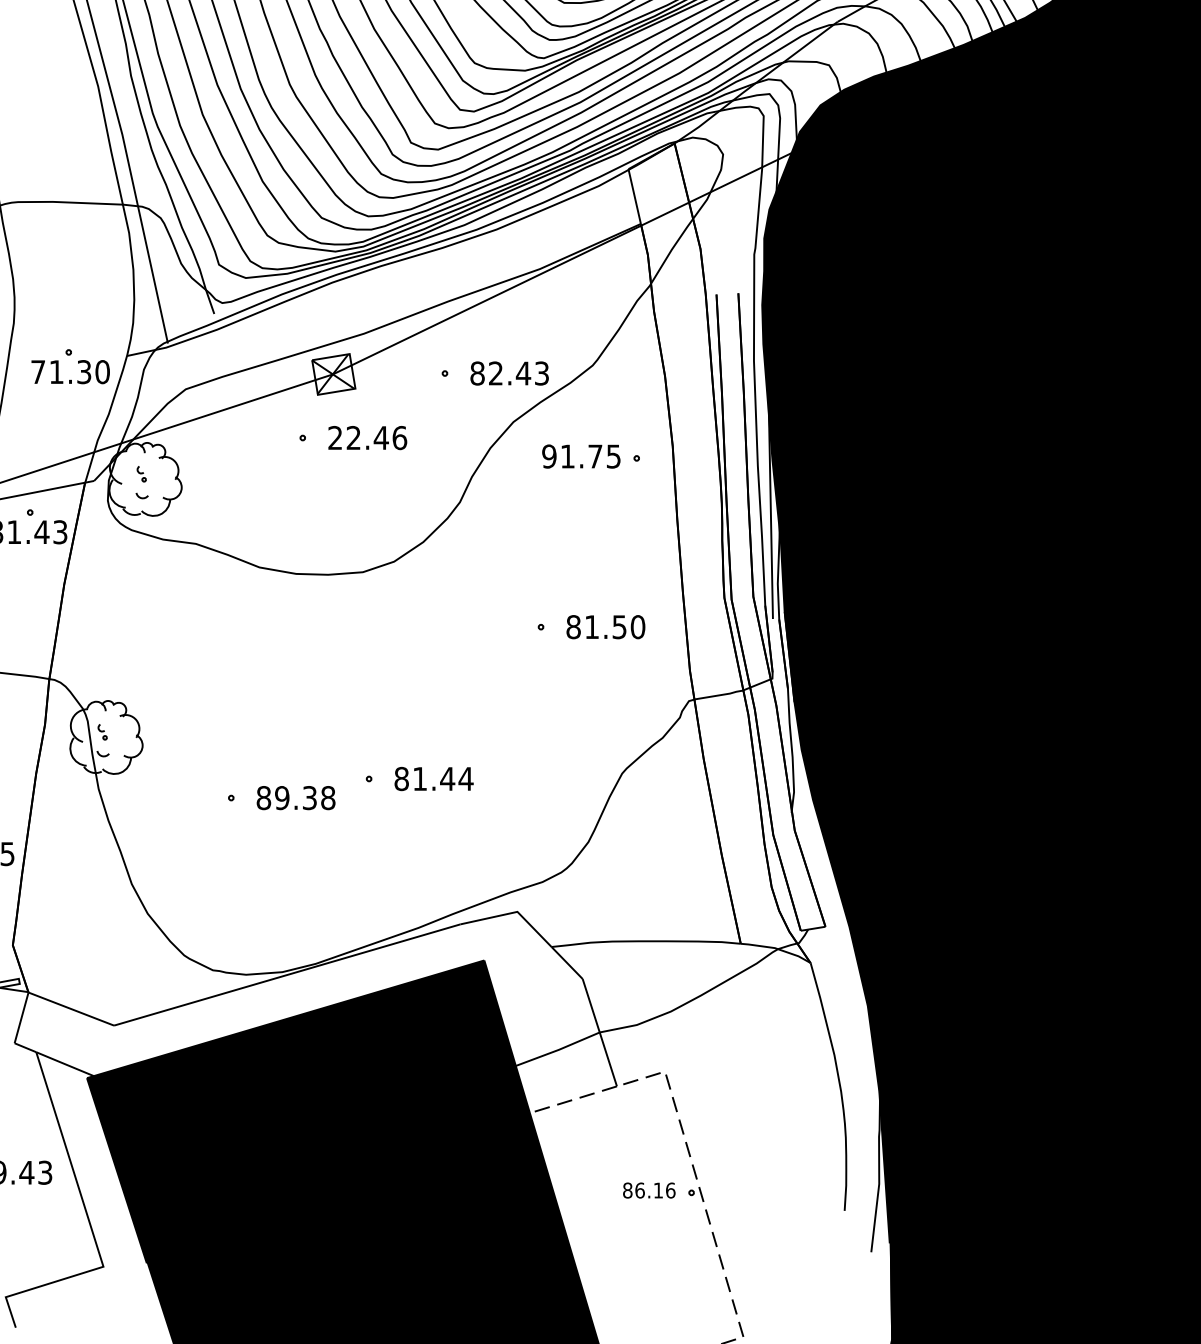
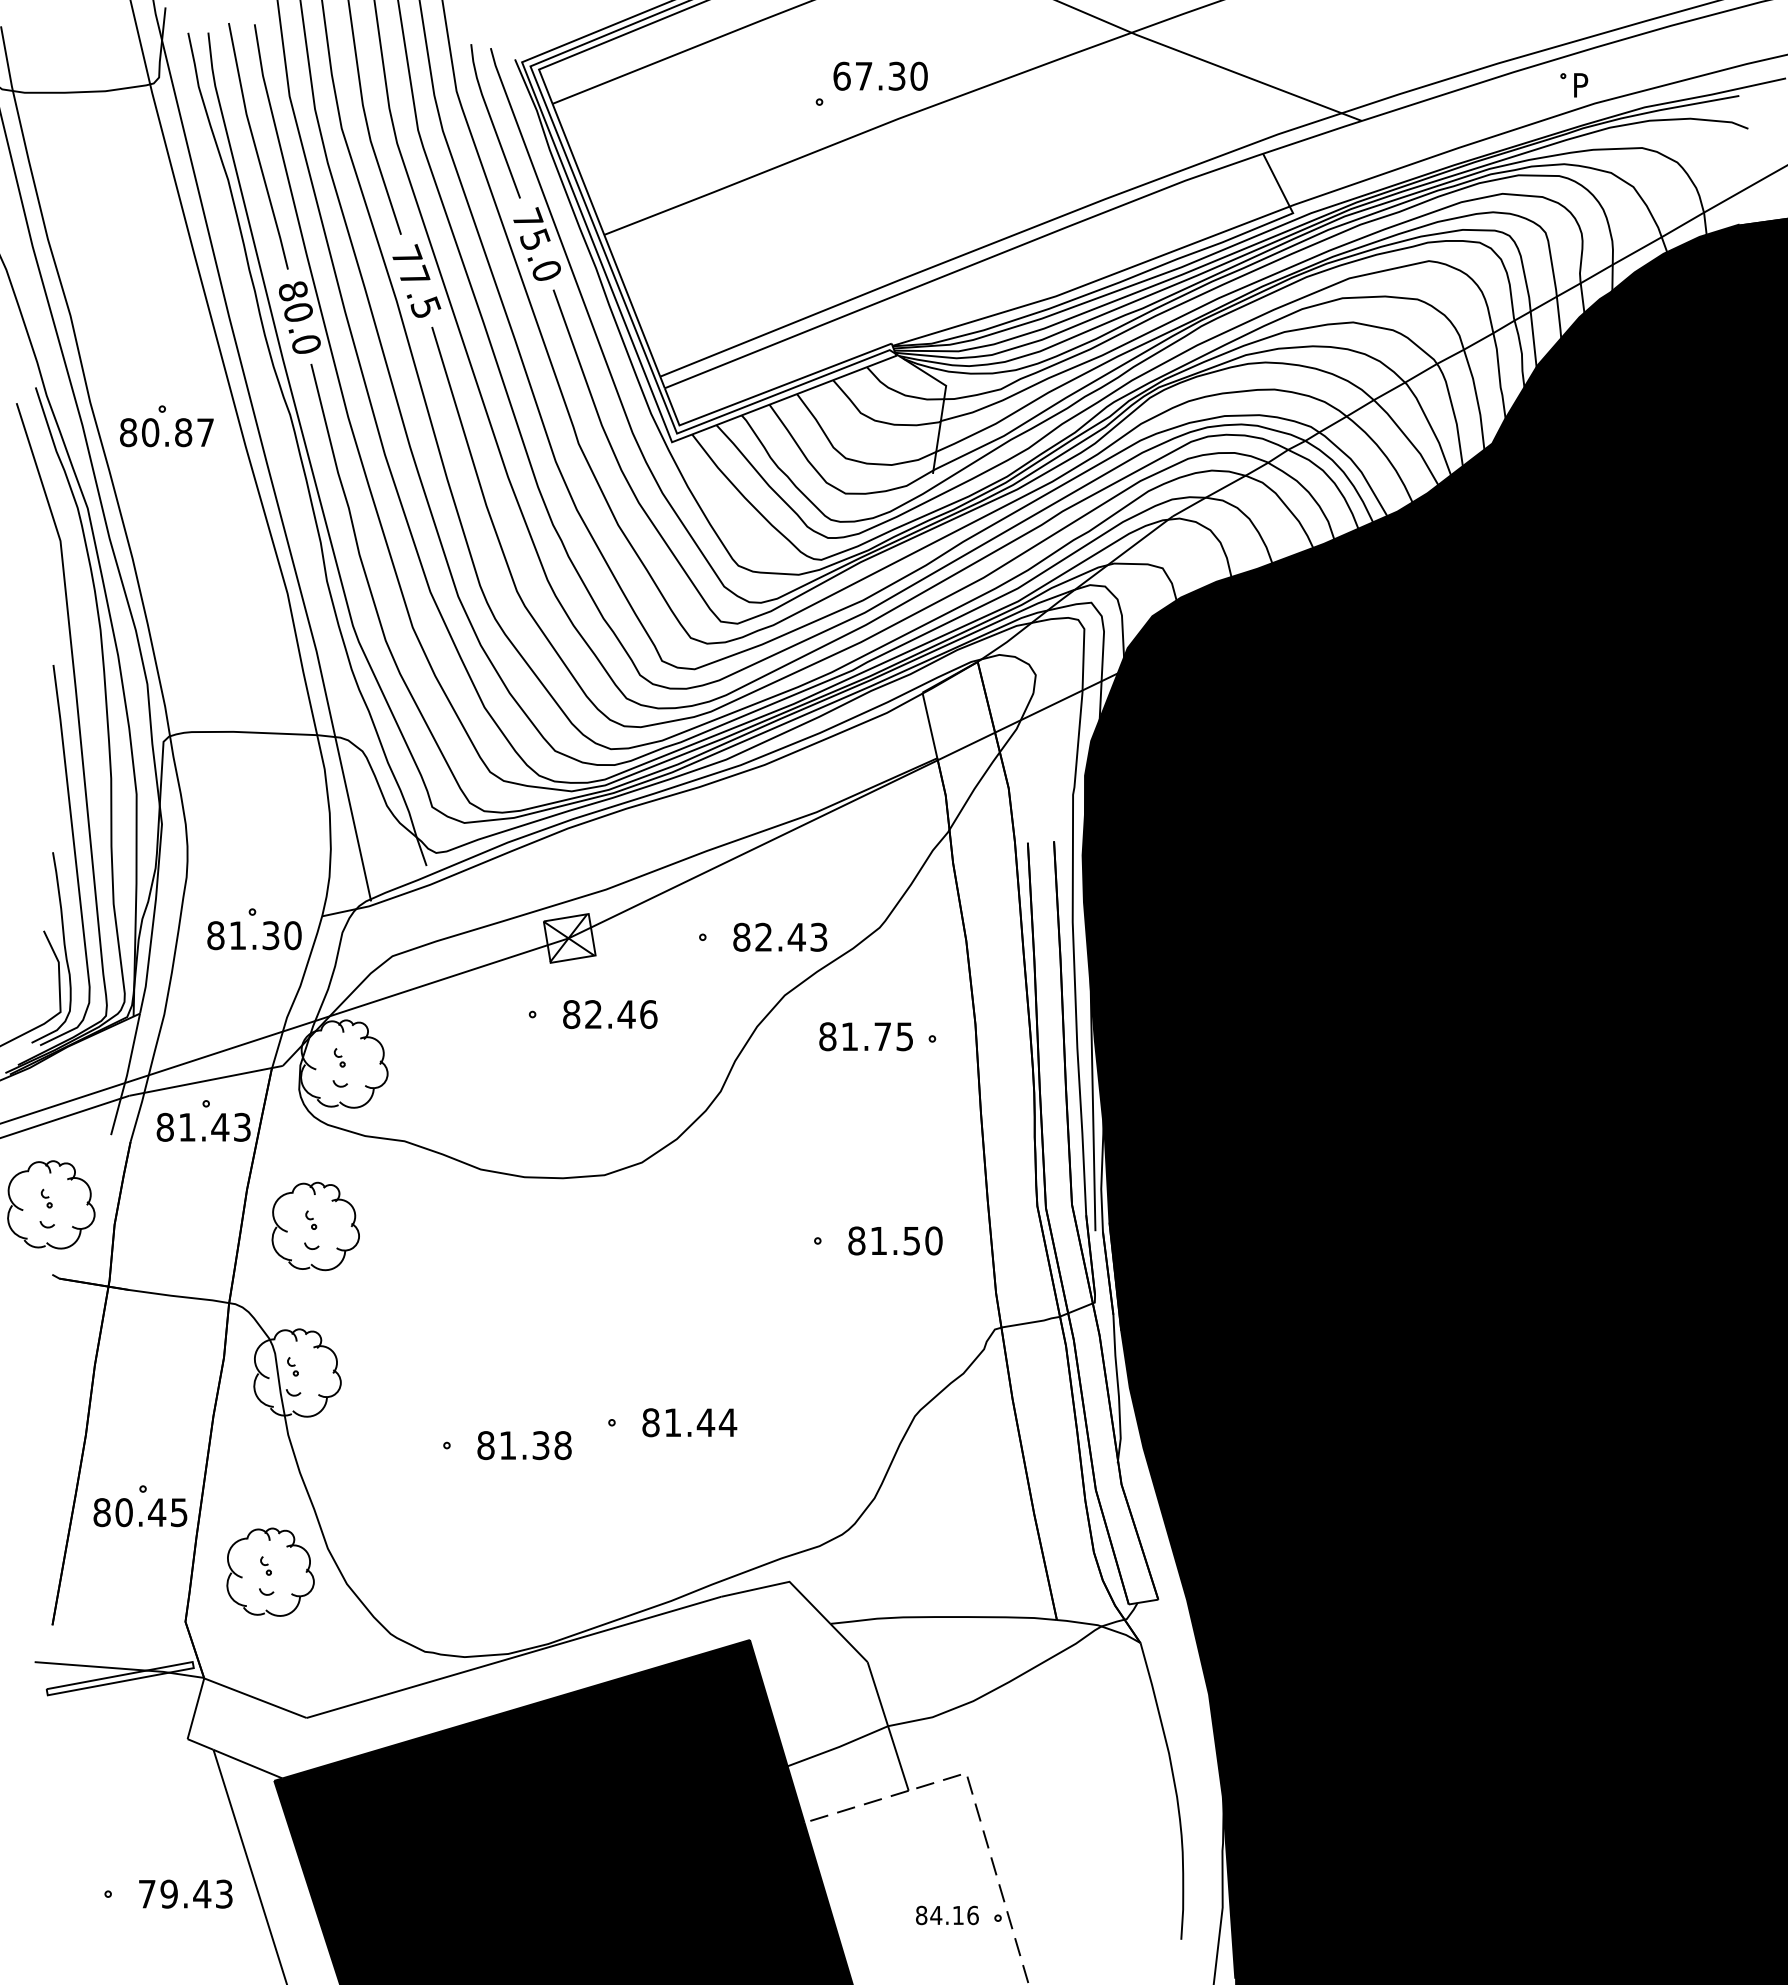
text: (37, 372) -> (215, 935), 71.30 -> 81.30
text: (335, 437) -> (571, 1014), 22.46 -> 82.46
text: (549, 456) -> (827, 1036), 91.75 -> 81.75
part: (121, 615) -> (315, 1226), added
text: (281, 798) -> (507, 1445), 89.38 -> 81.38
part: (83, 903) -> (270, 1571), added
text: (640, 1190) -> (936, 1915), 86.16 -> 84.16

